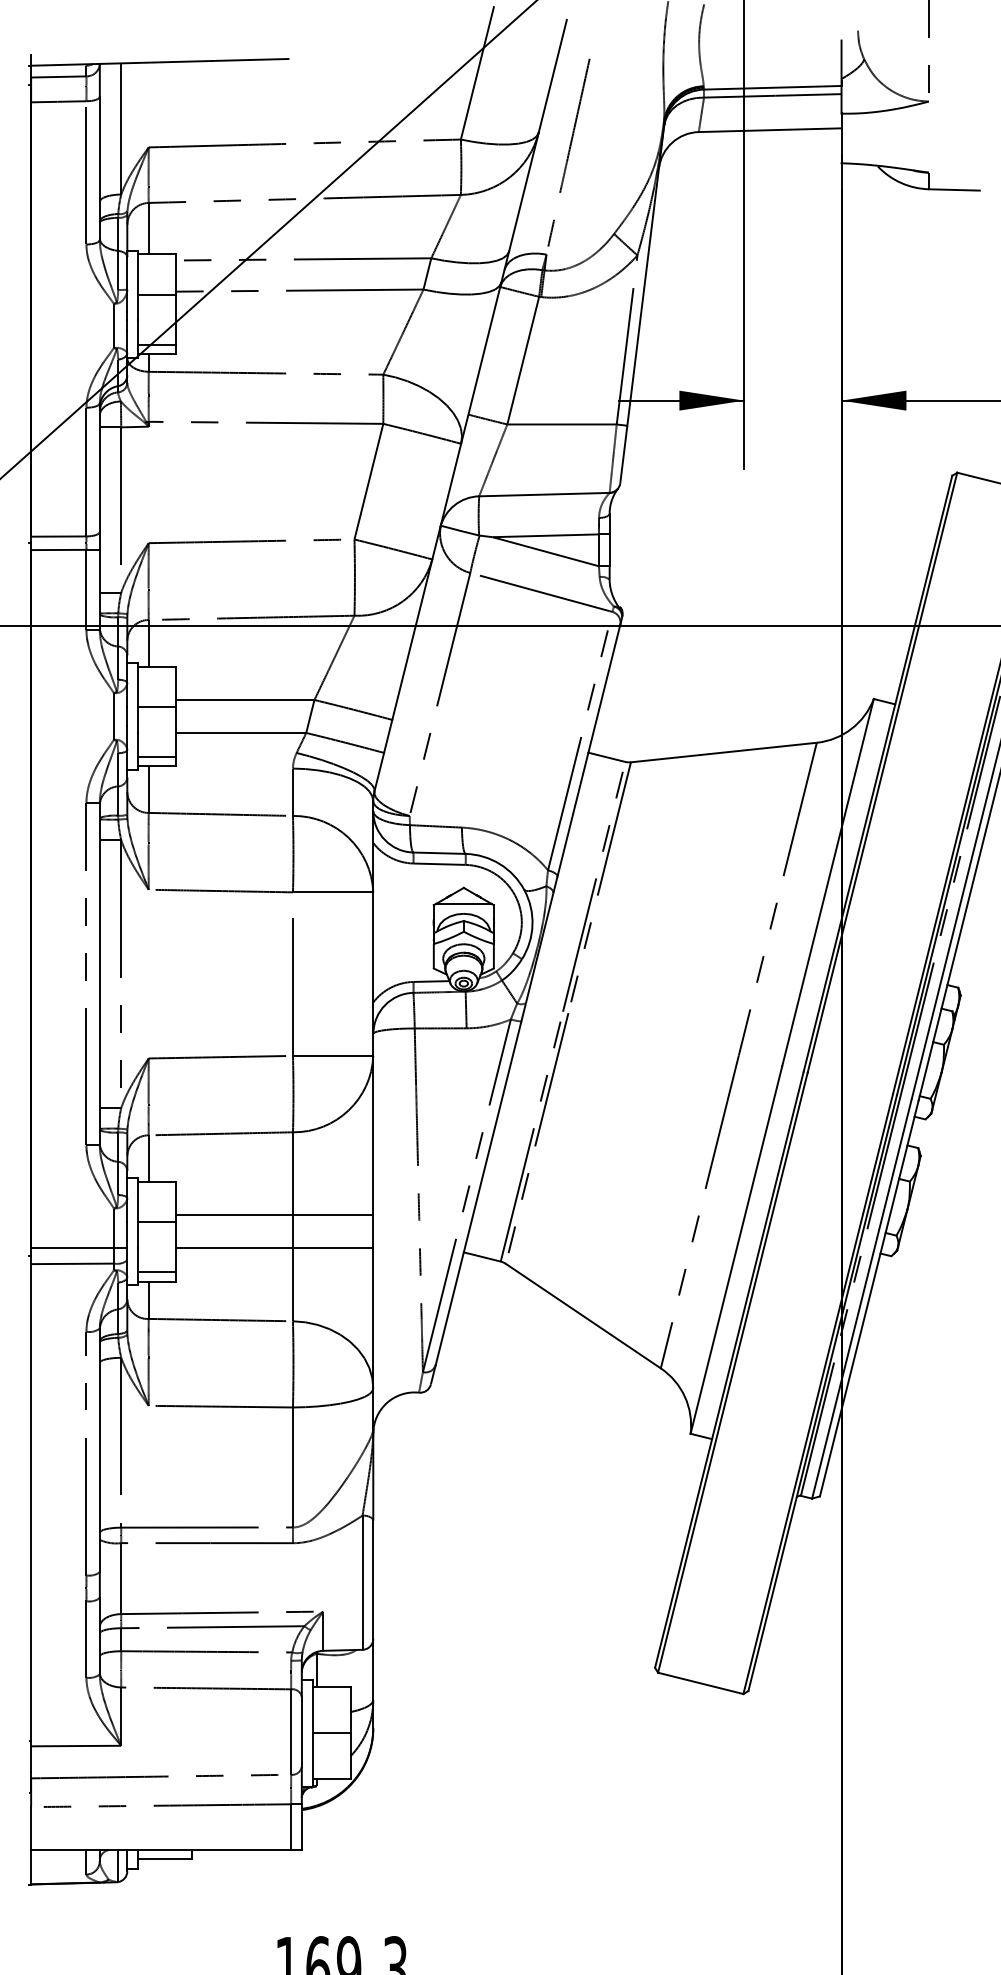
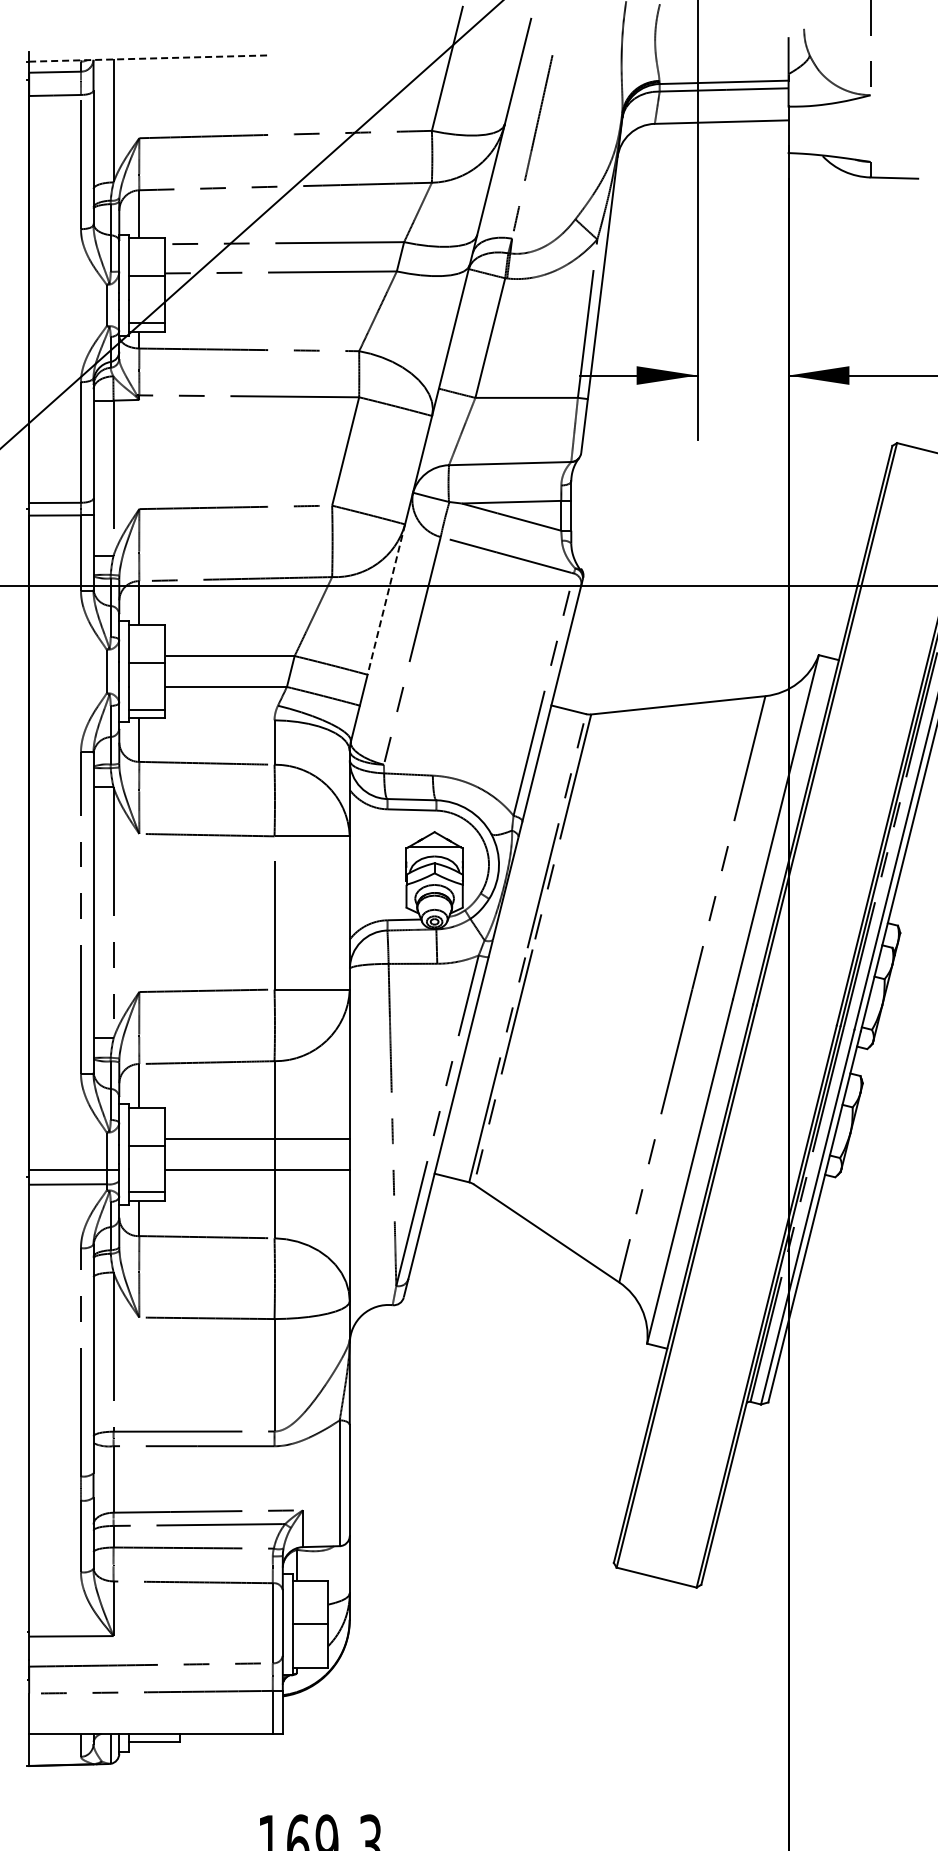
line: (159, 62) -> (149, 58), solid -> dashed
line: (412, 640) -> (386, 600), solid -> dashed

